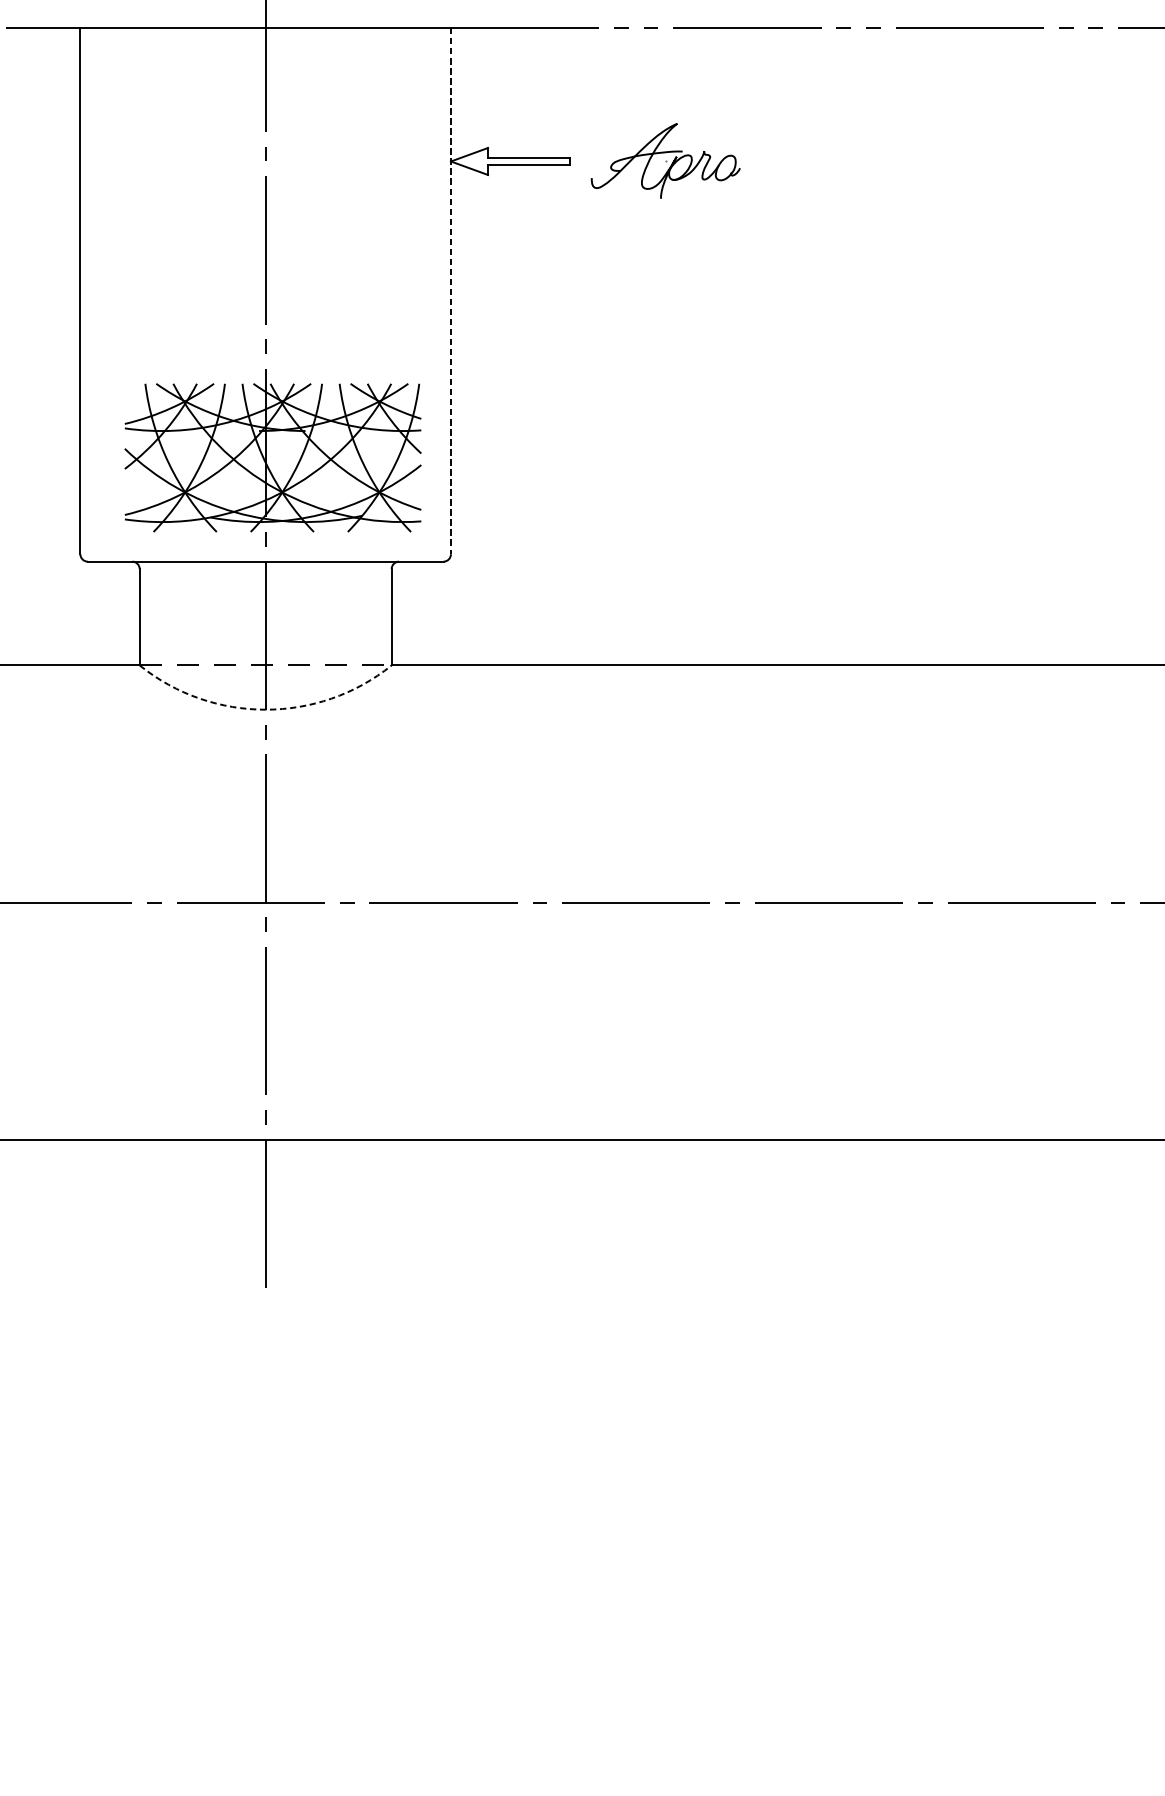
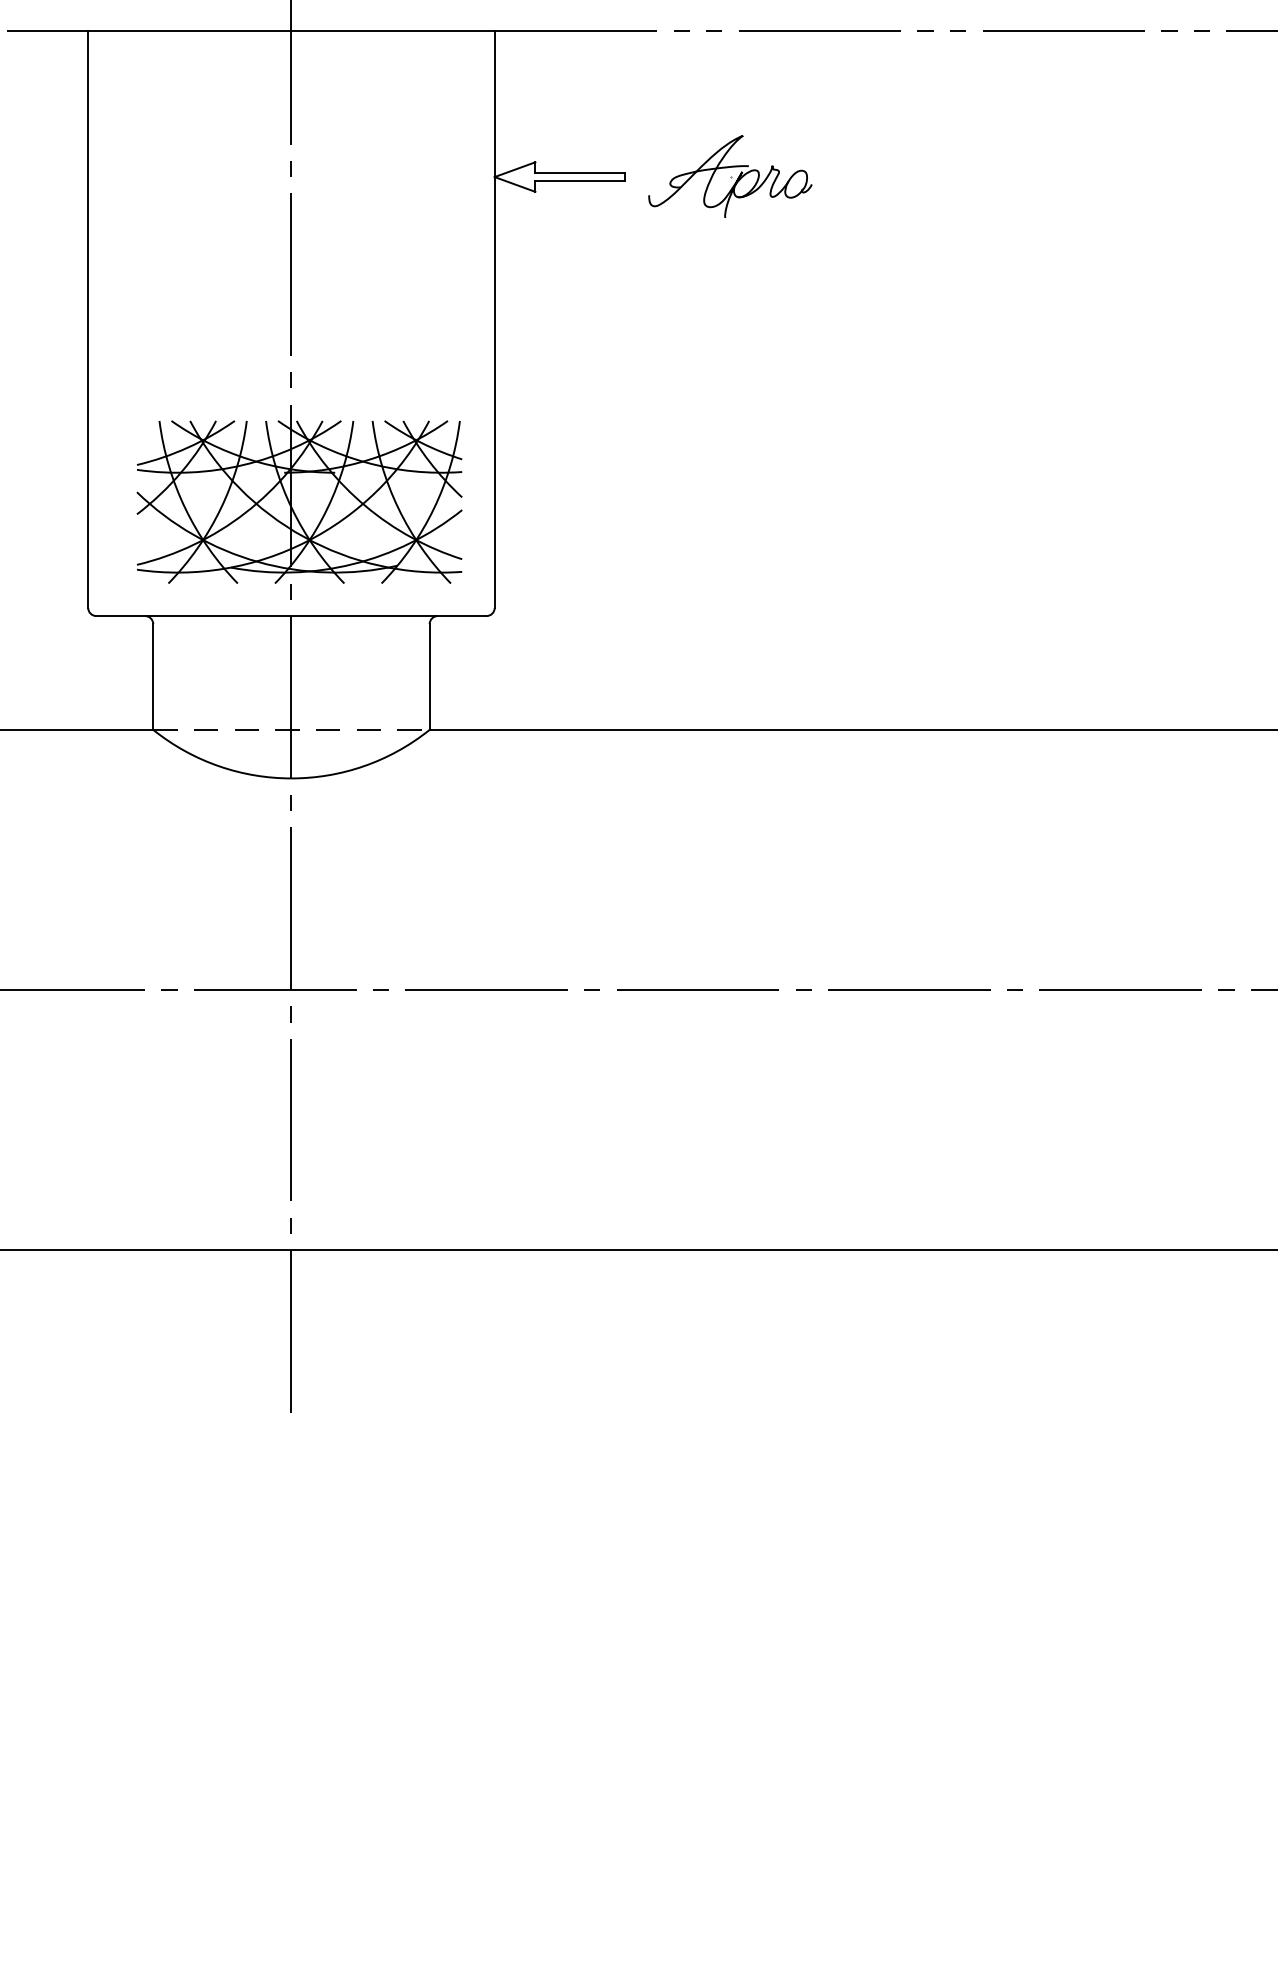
line: (450, 291) -> (494, 319), dashed -> solid
arc: (265, 709) -> (291, 778), dashed -> solid

